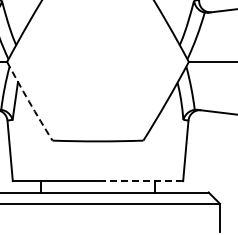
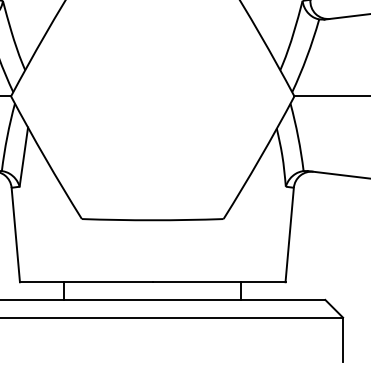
arc: (29, 101) -> (45, 158), dashed -> solid
line: (140, 181) -> (219, 282), dashed -> solid

